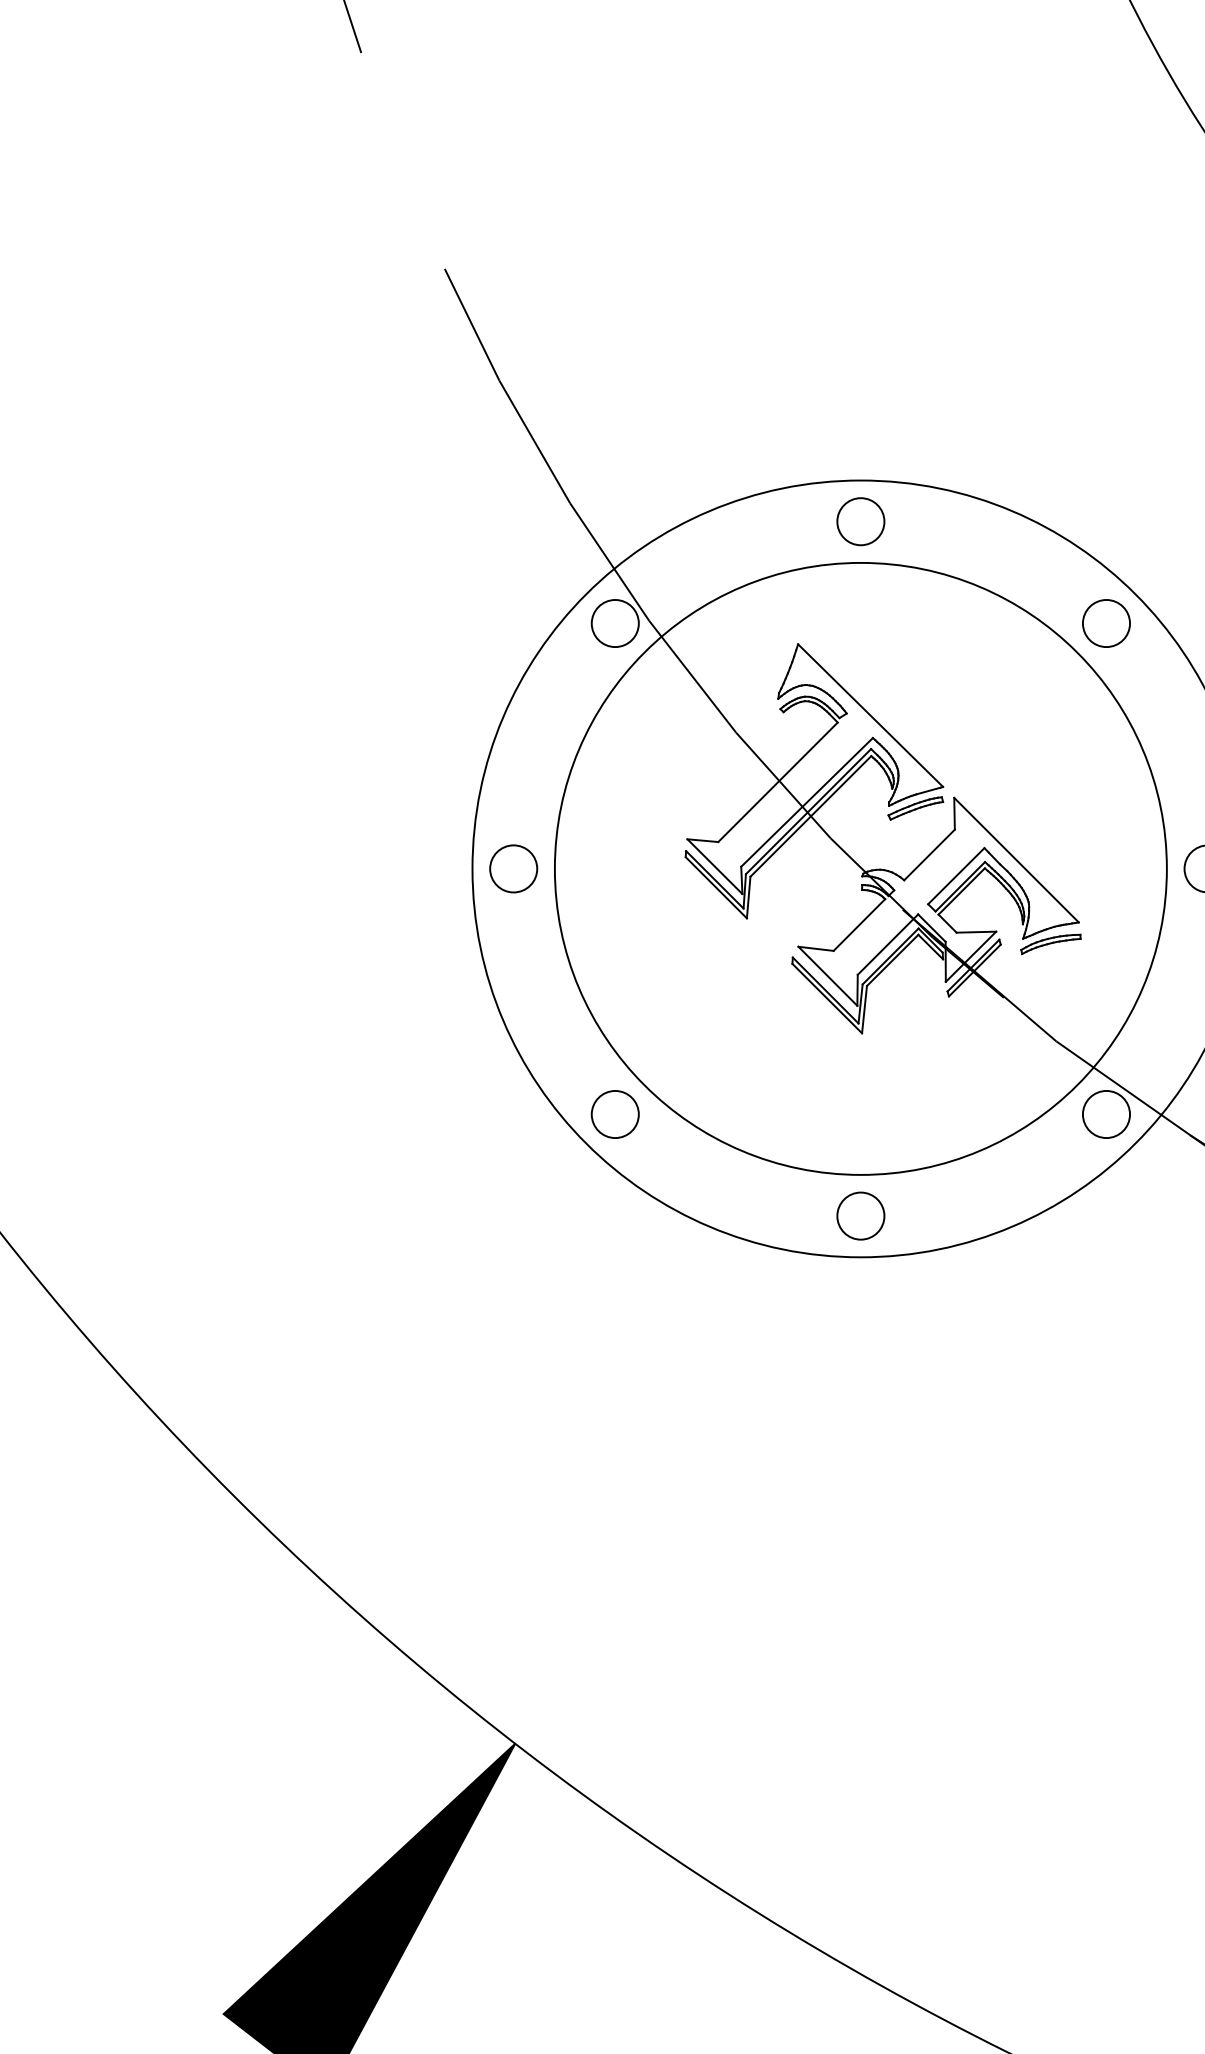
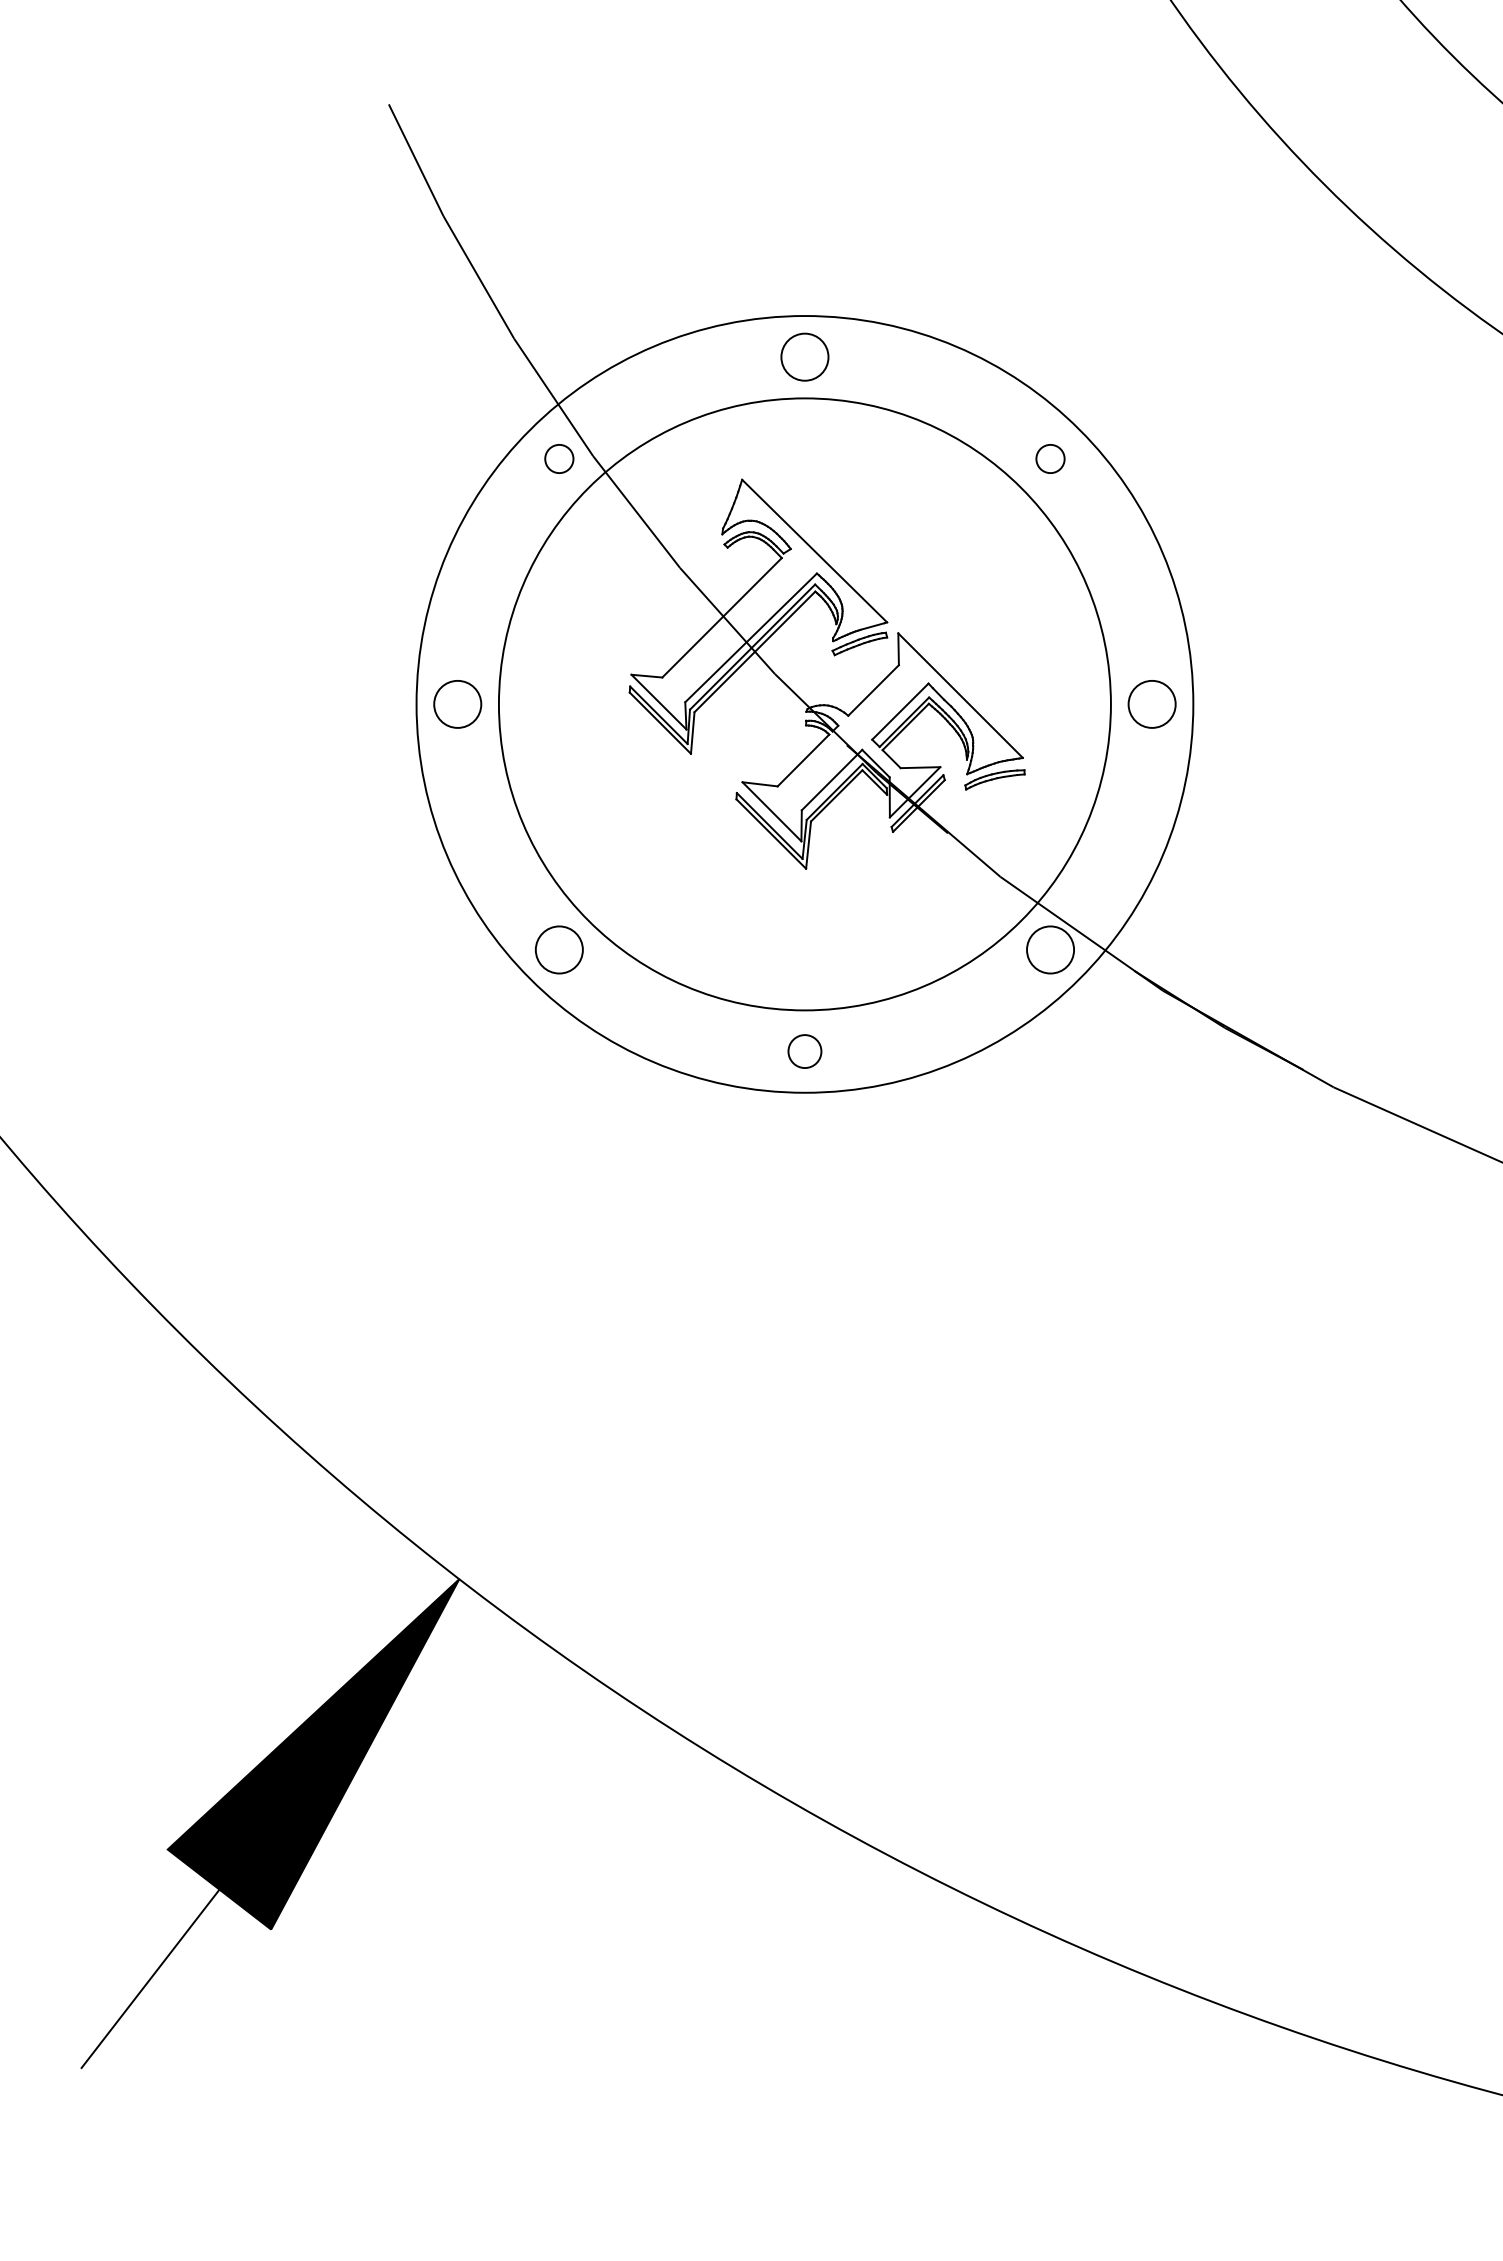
circle: (614, 623) -> (558, 458), size x0.6
circle: (1106, 623) -> (1050, 458), size x0.6
circle: (860, 1216) -> (804, 1051), size x0.7

